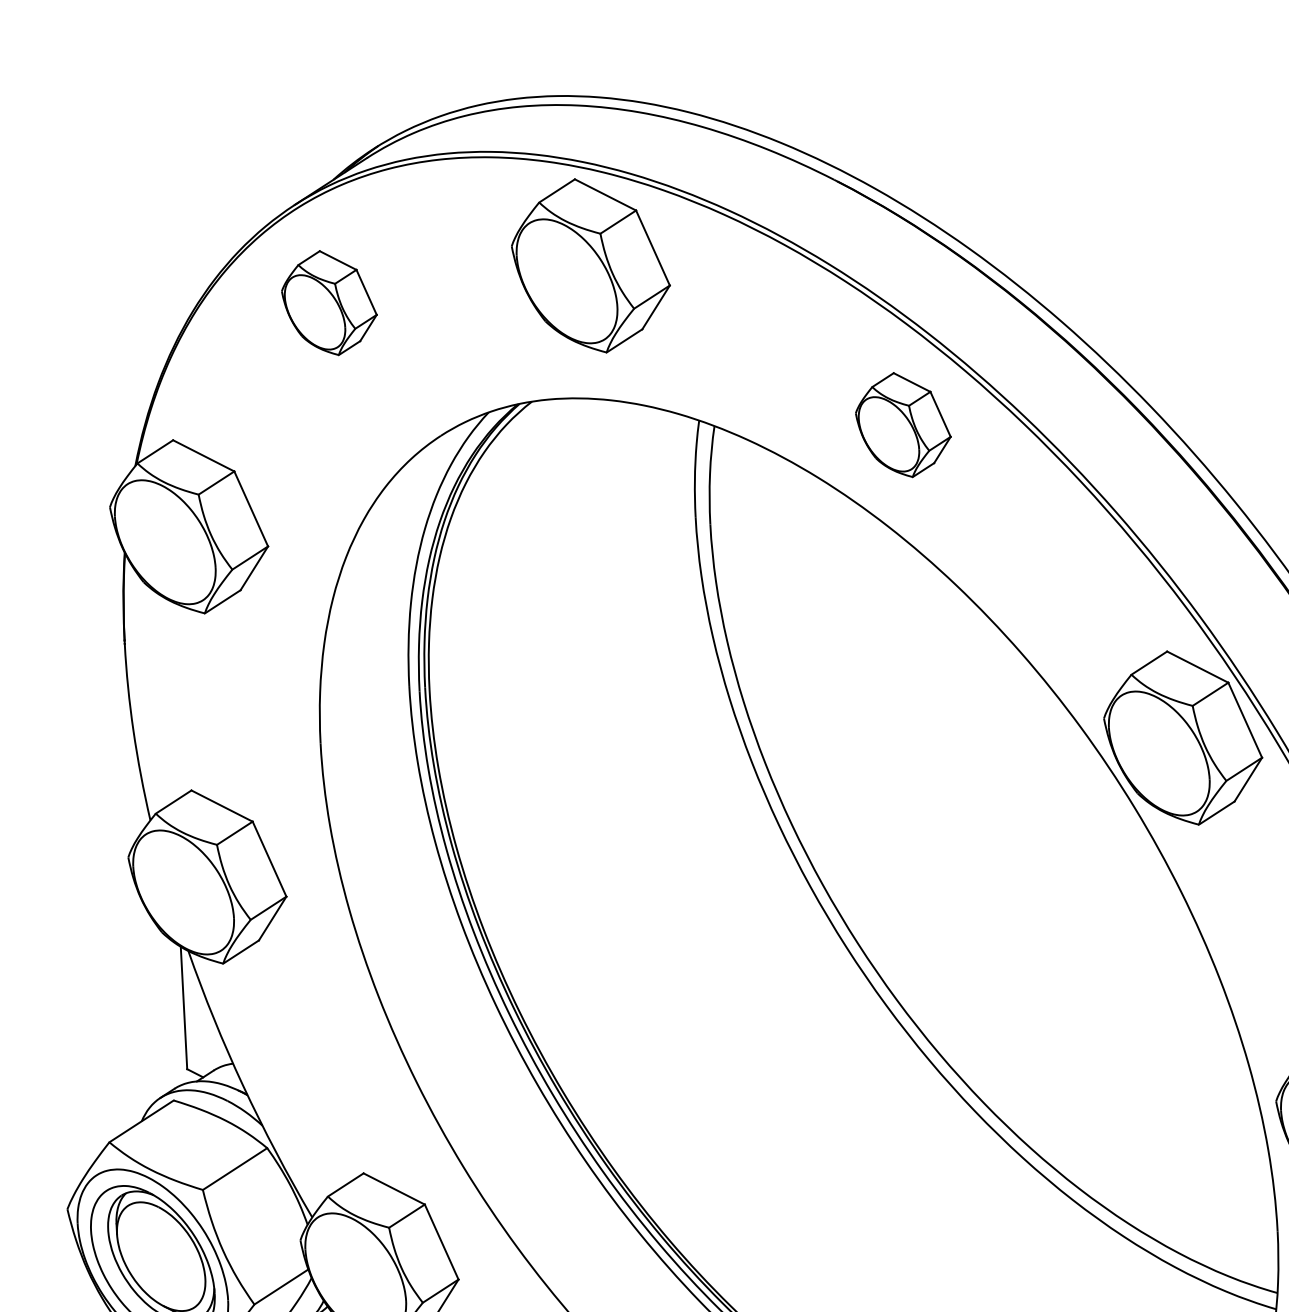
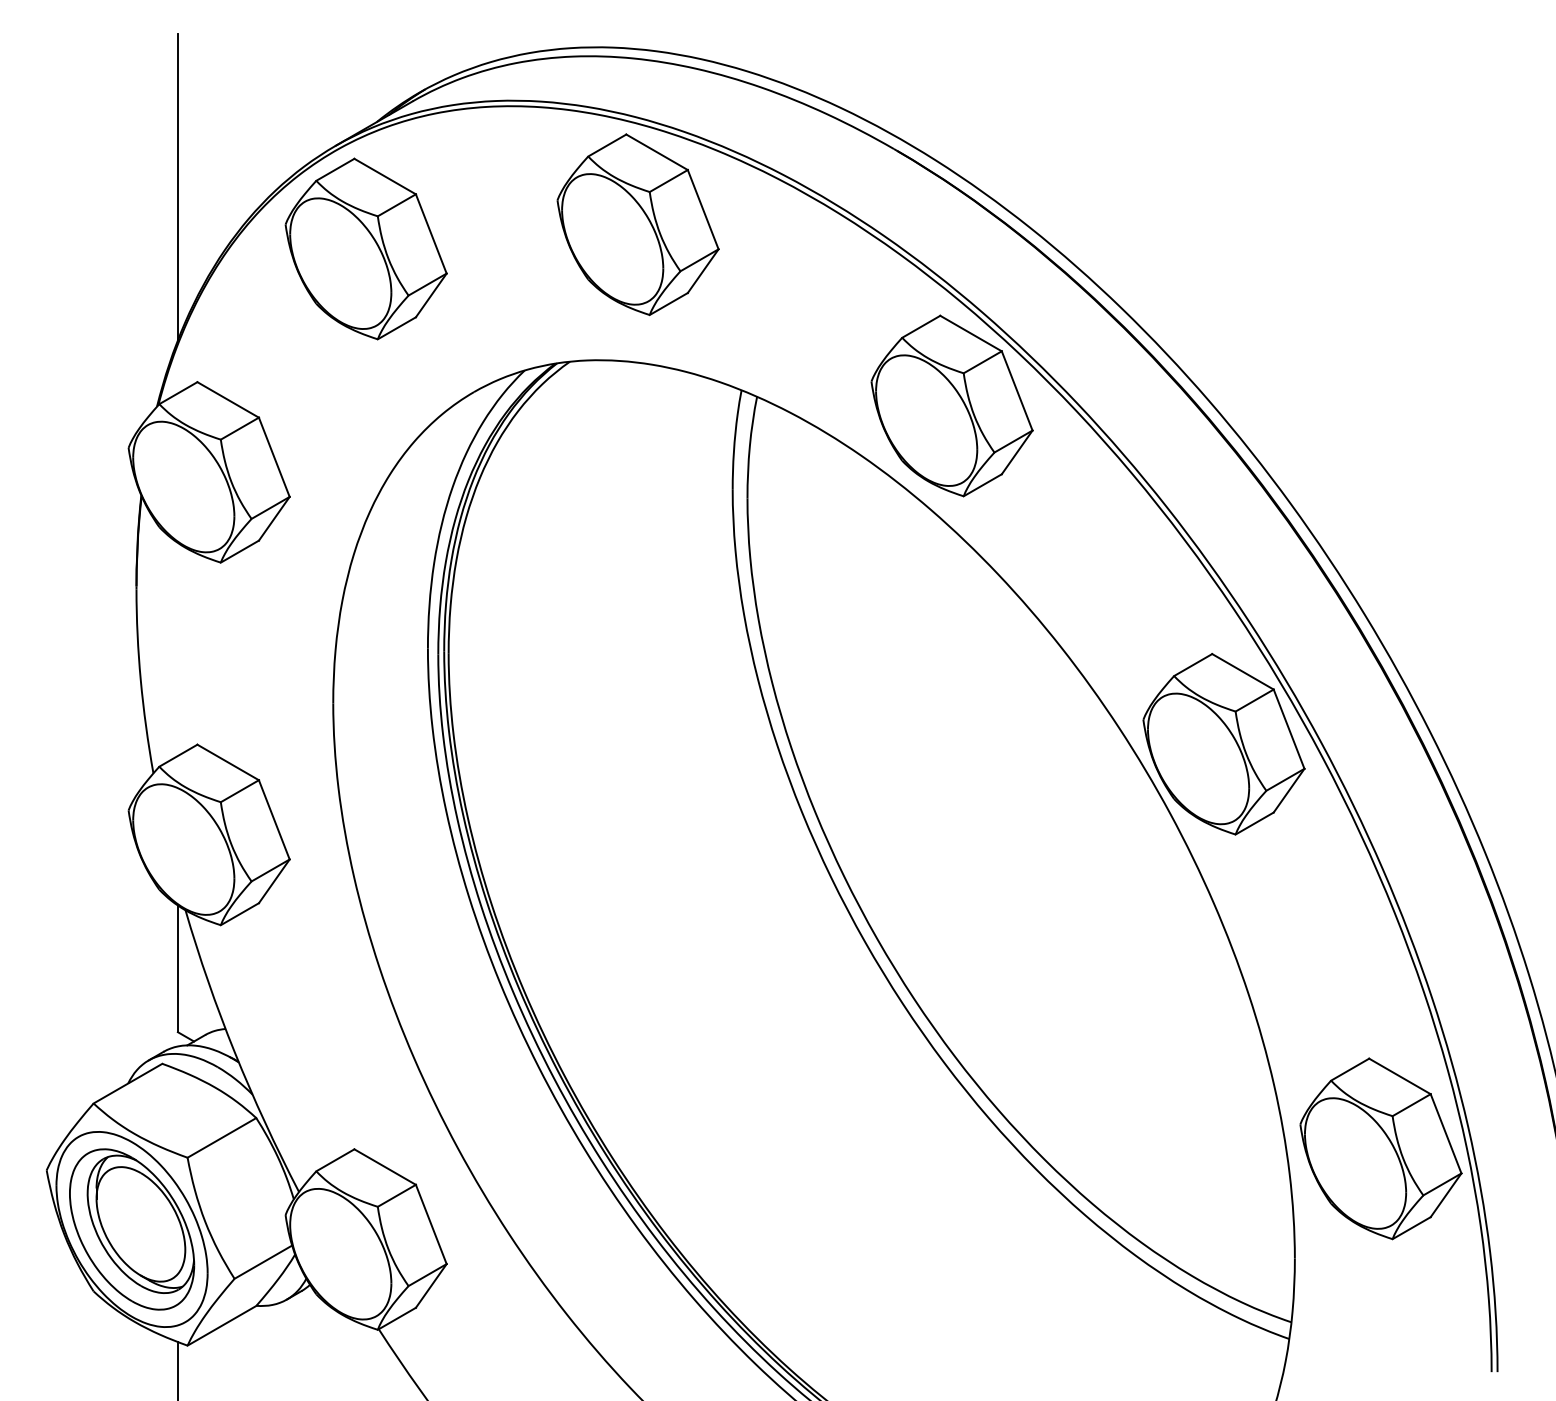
line: (143, 252) -> (177, 186), added
part: (328, 302) -> (365, 248), size x1.67
part: (902, 424) -> (951, 405), size x1.67

